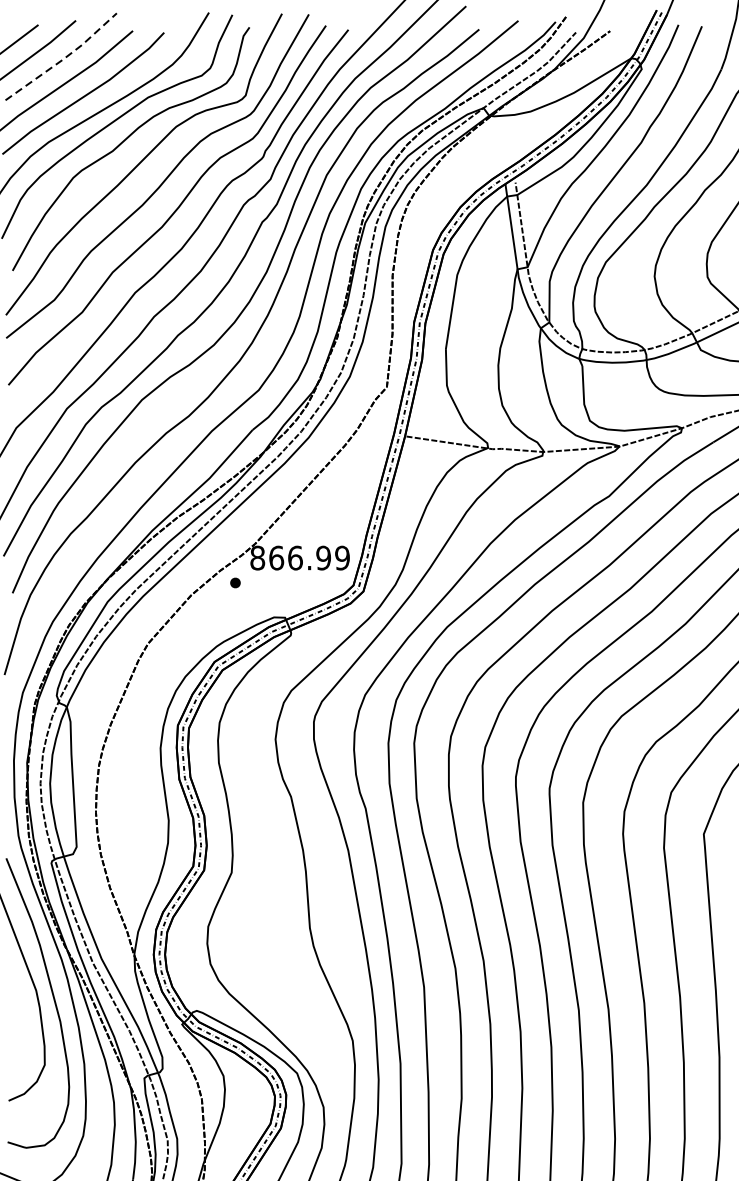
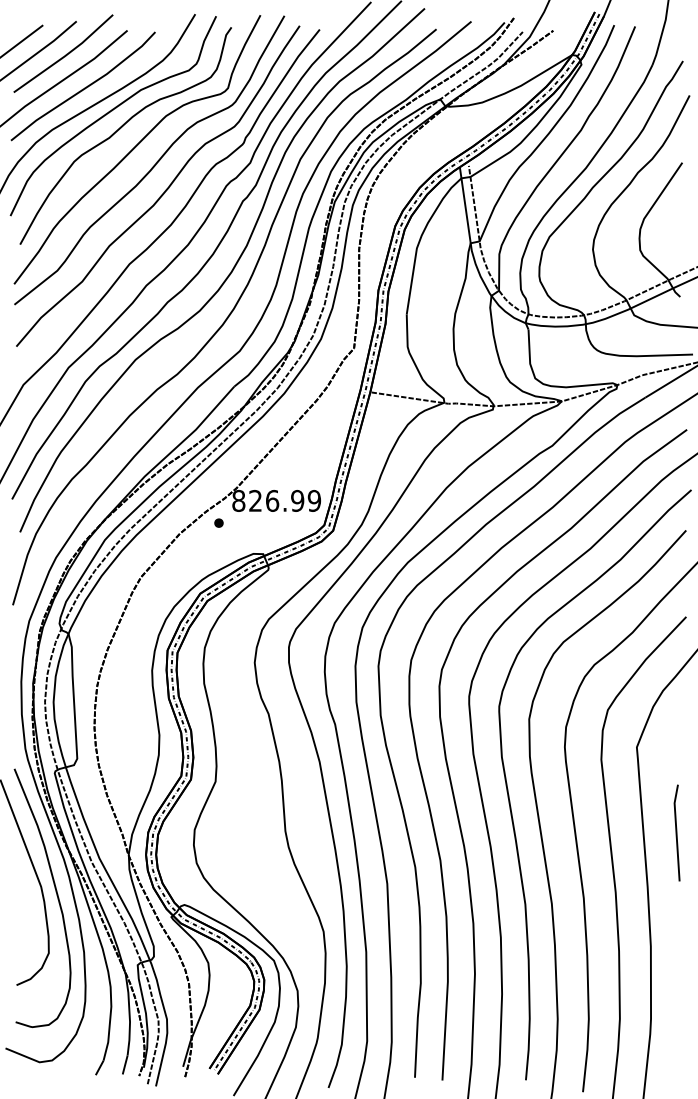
line: (63, 58) -> (65, 55), dashed -> solid
text: (276, 557) -> (255, 500), 866.99 -> 826.99

